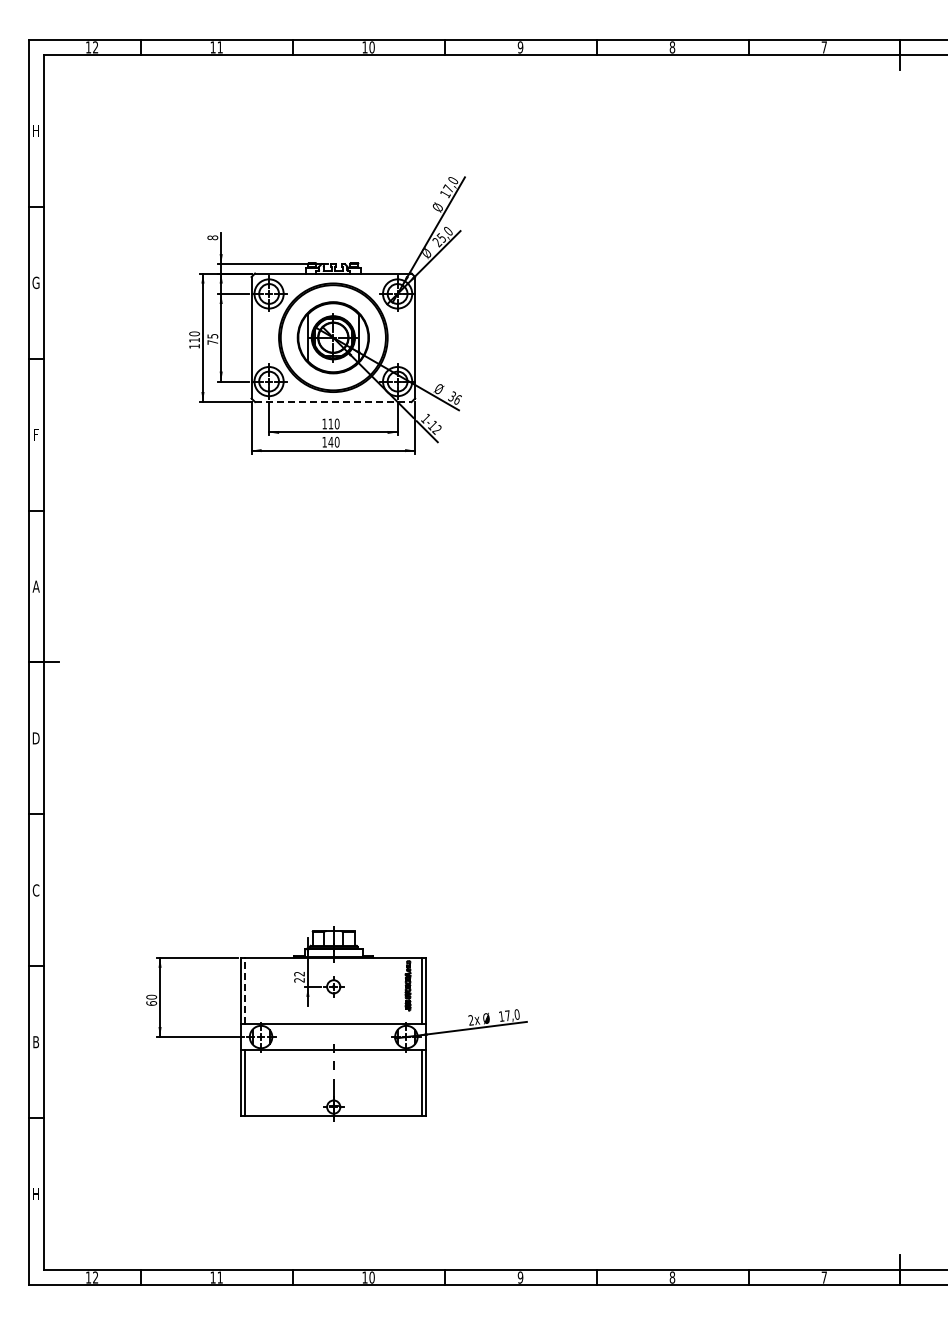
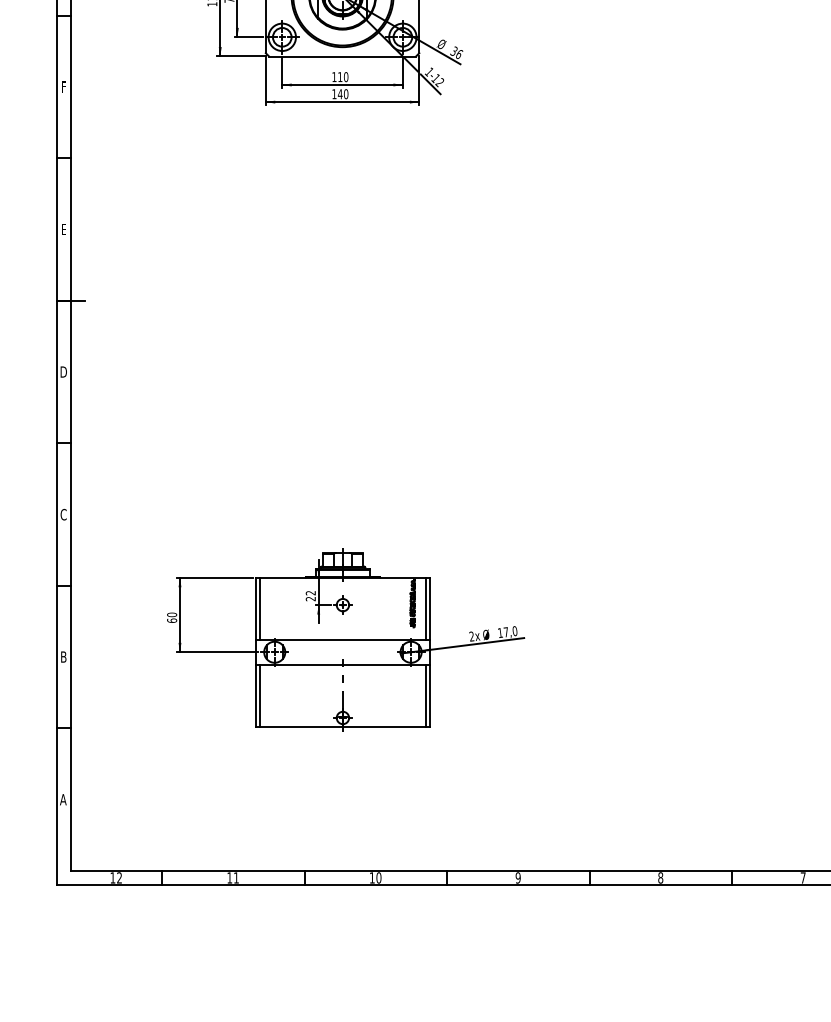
line: (333, 402) -> (342, 56), dashed -> solid
text: (35, 586) -> (63, 229), A -> E
line: (245, 990) -> (260, 608), dashed -> solid
text: (35, 1194) -> (63, 799), H -> A

